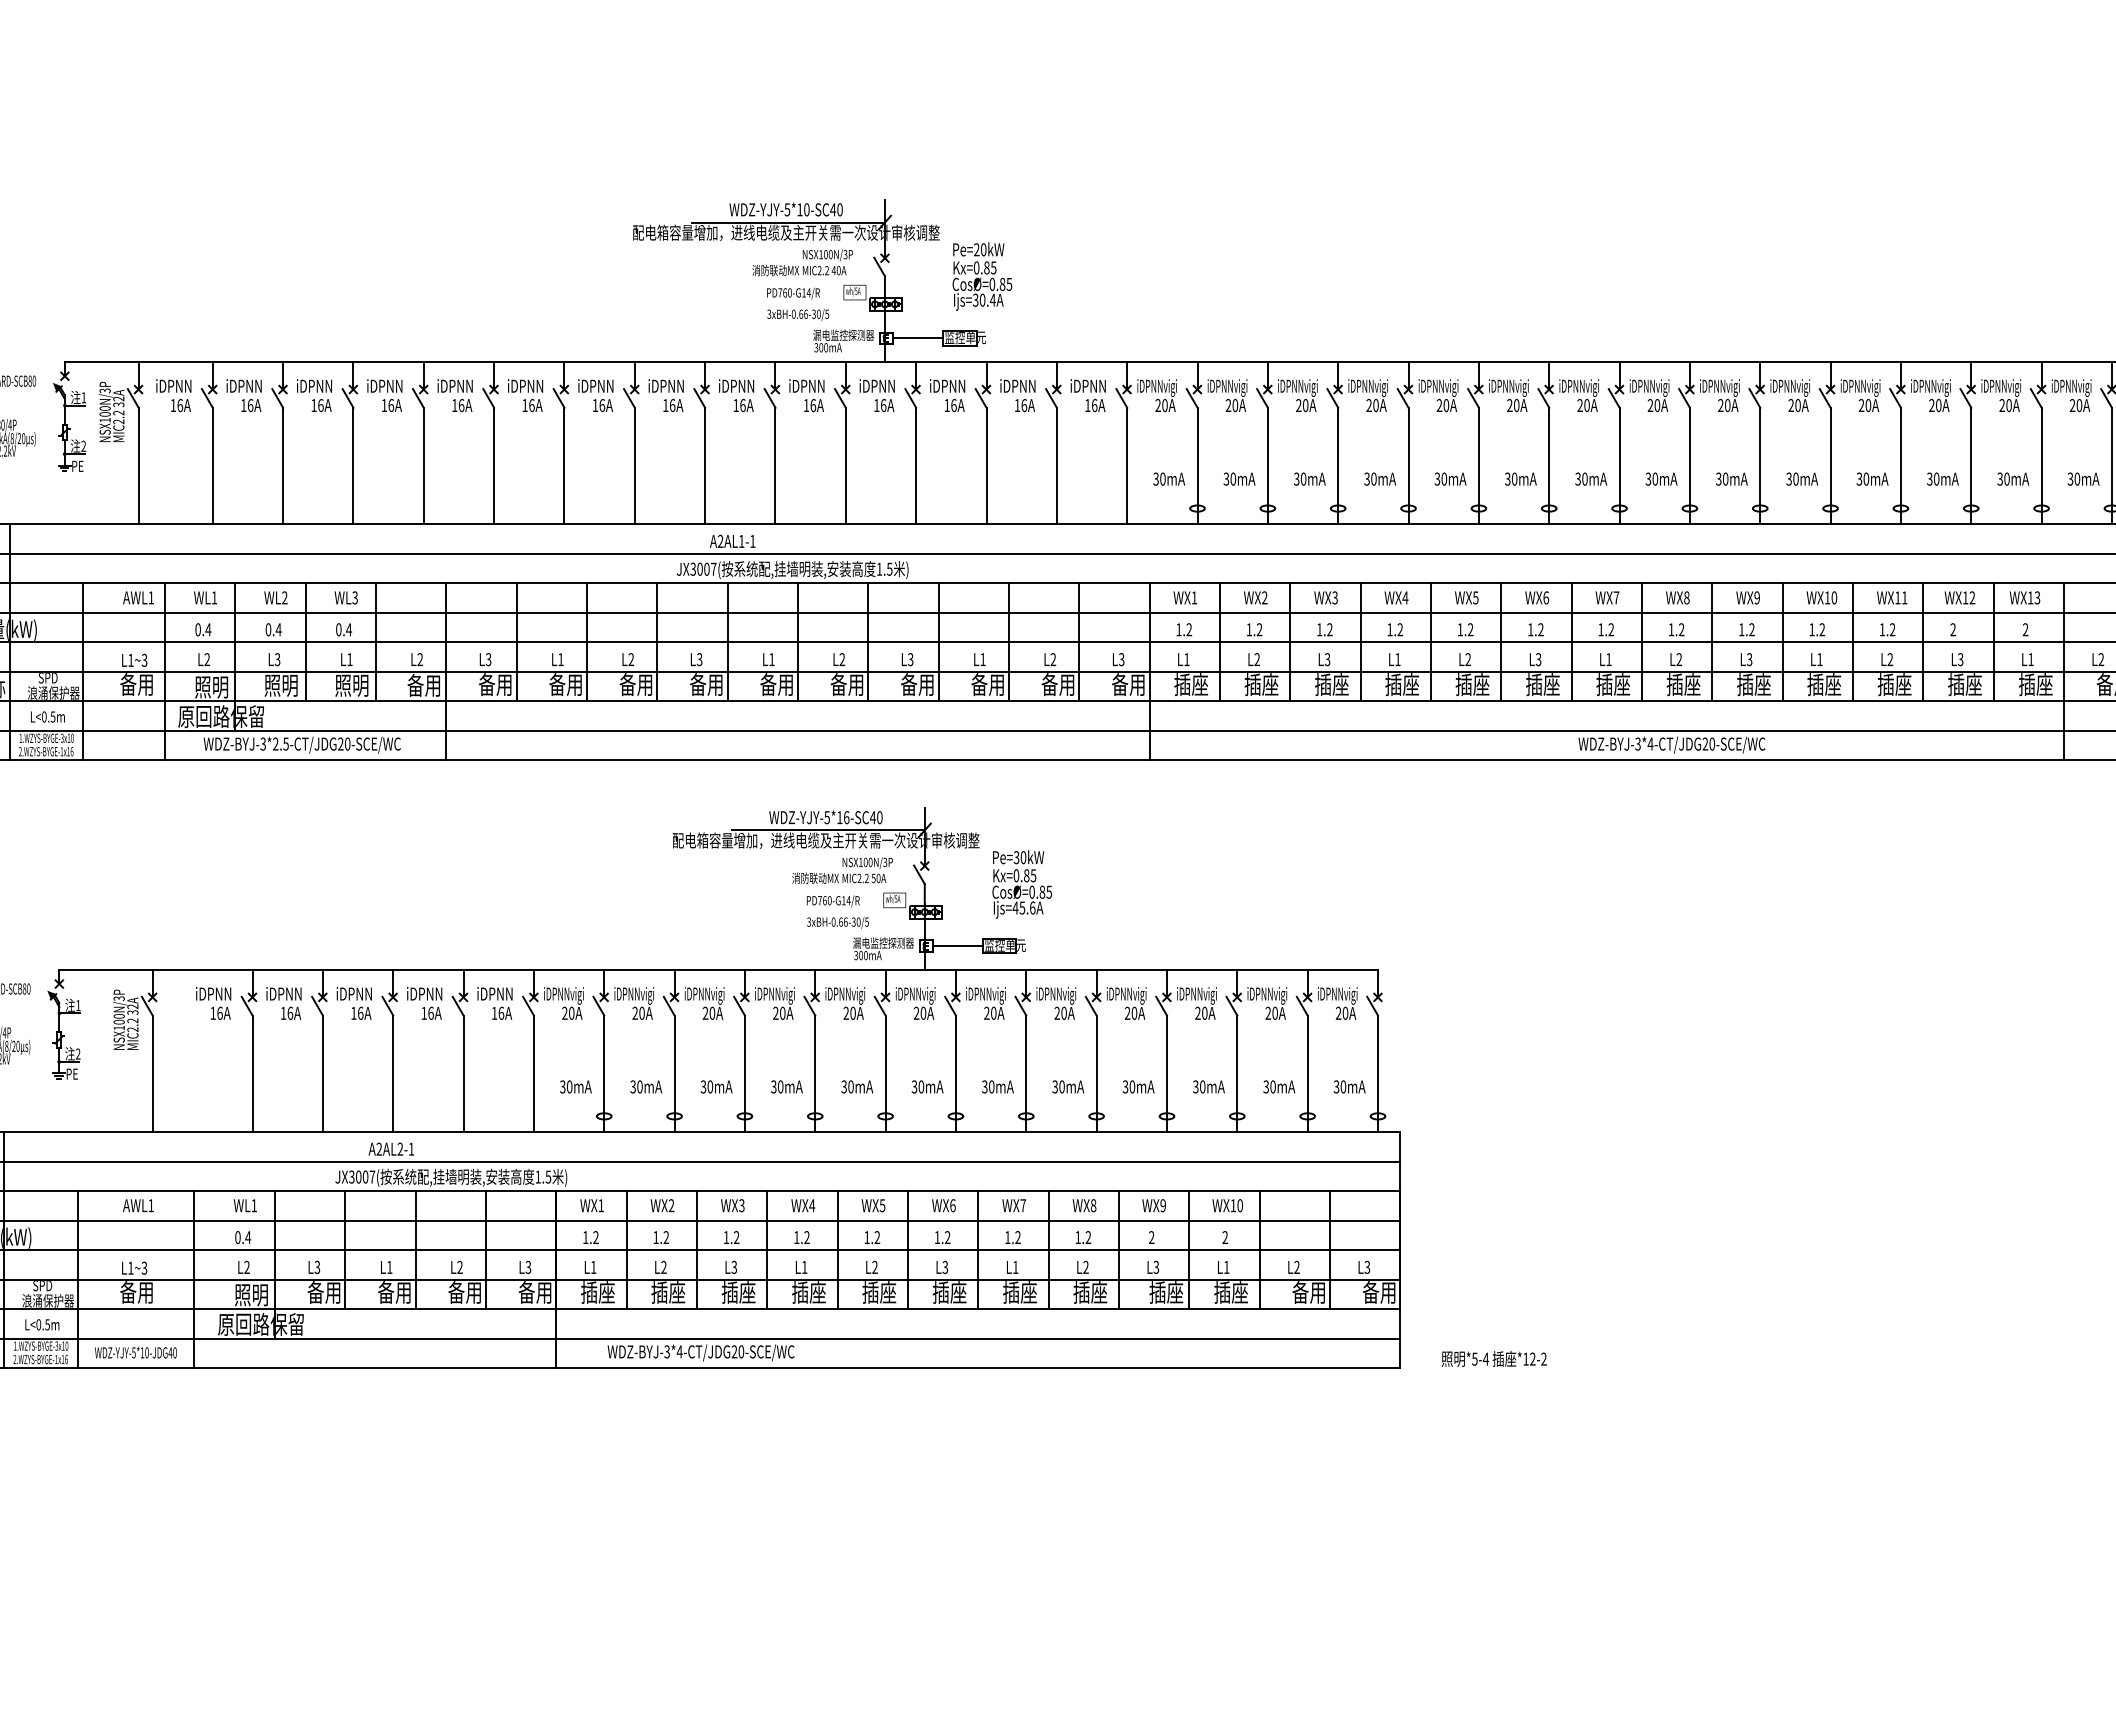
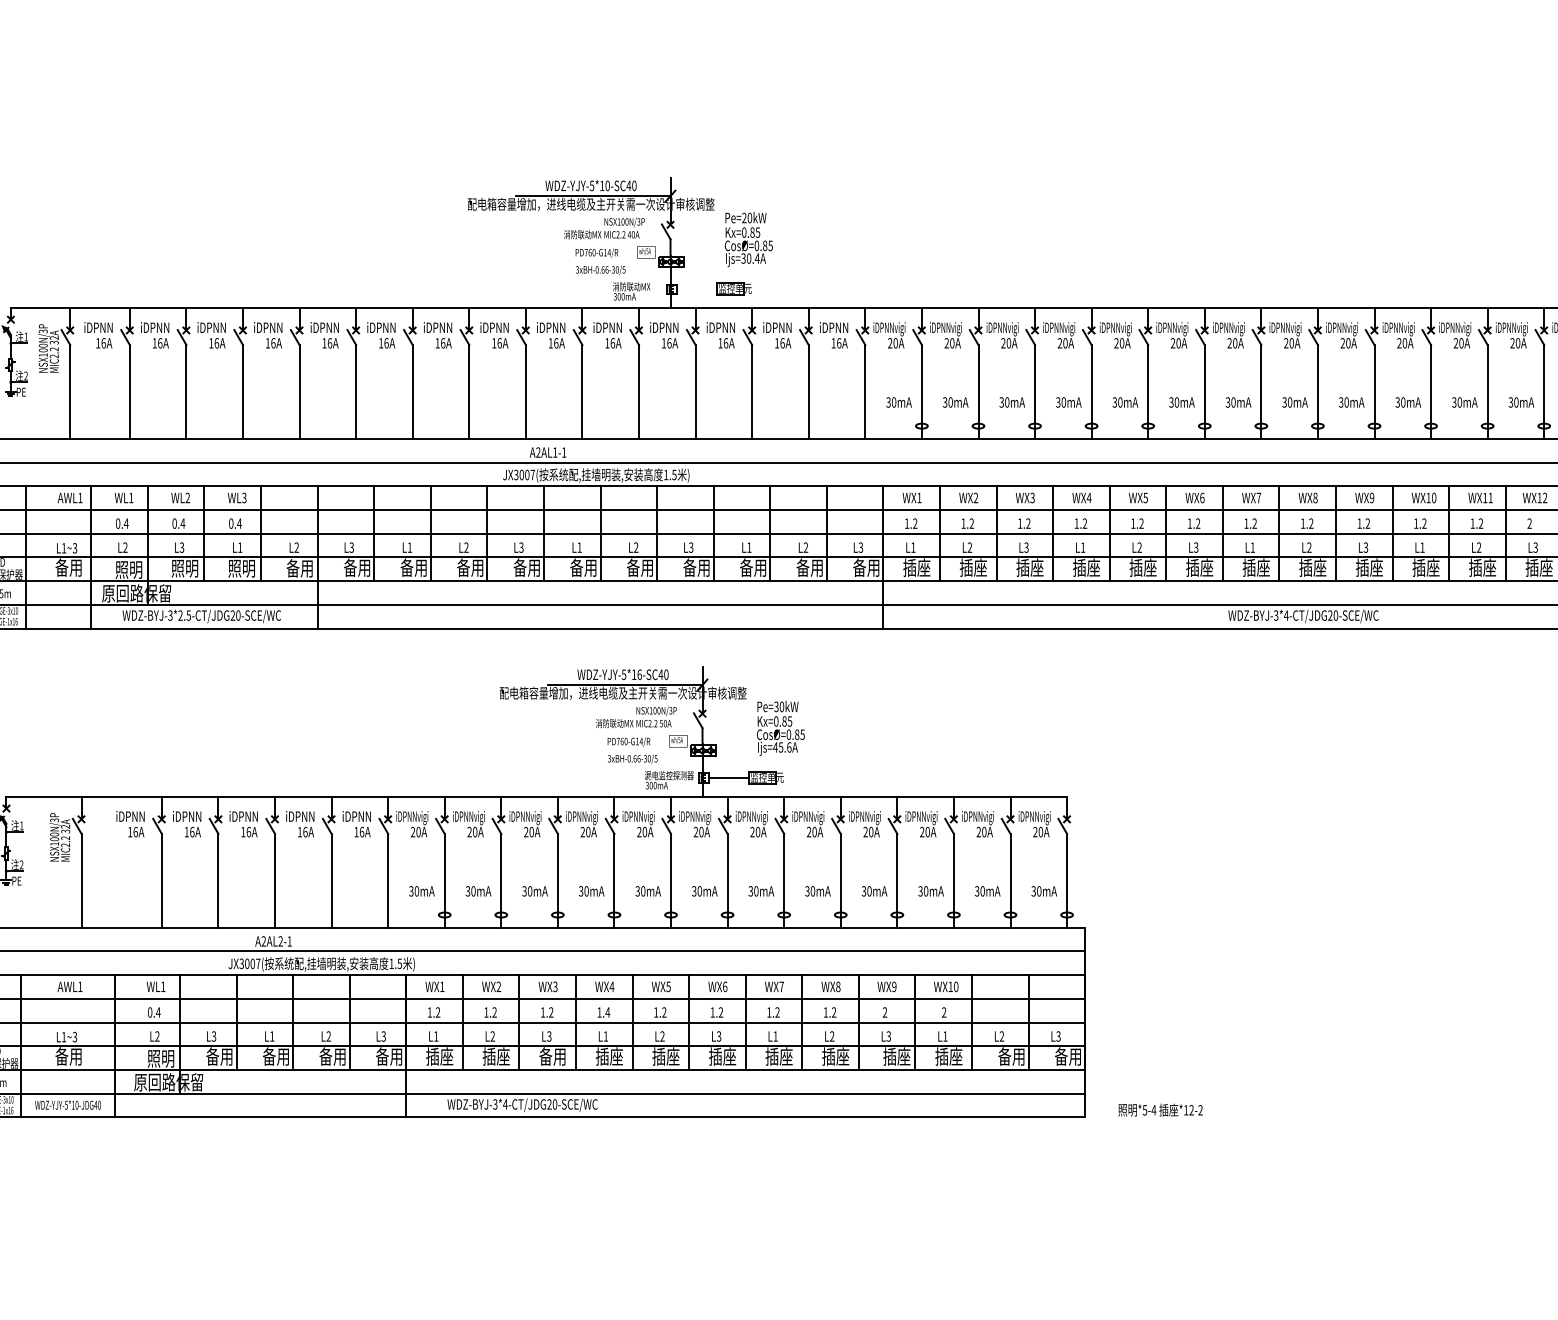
text: (843, 334) -> (637, 286), 漏电监控探测器 -> 消防联动MX
line: (917, 338) -> (696, 289), removed
text: (807, 1237) -> (608, 1012), 1.2 -> 1.4
text: (738, 1292) -> (552, 1056), 插座 -> 备用

